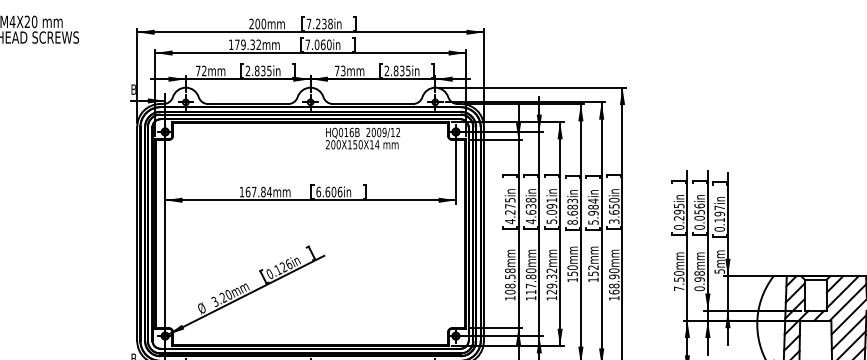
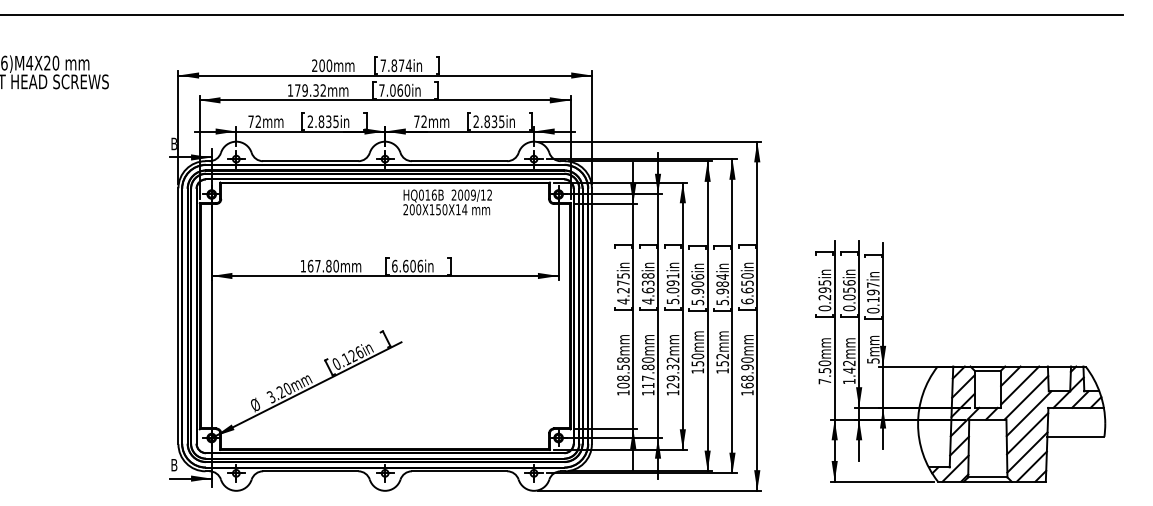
text: (324, 23) -> (401, 65), 7.238in -> 7.874in
text: (342, 71) -> (423, 122), 73mm -> 72mm
text: (269, 191) -> (336, 265), 167.84mm -> 167.80mm
text: (572, 211) -> (697, 289), 8.683in -> 5.906in
text: (614, 221) -> (747, 301), 3.650in -> 6.650in
text: (699, 281) -> (849, 372), 0.98mm -> 1.42mm

